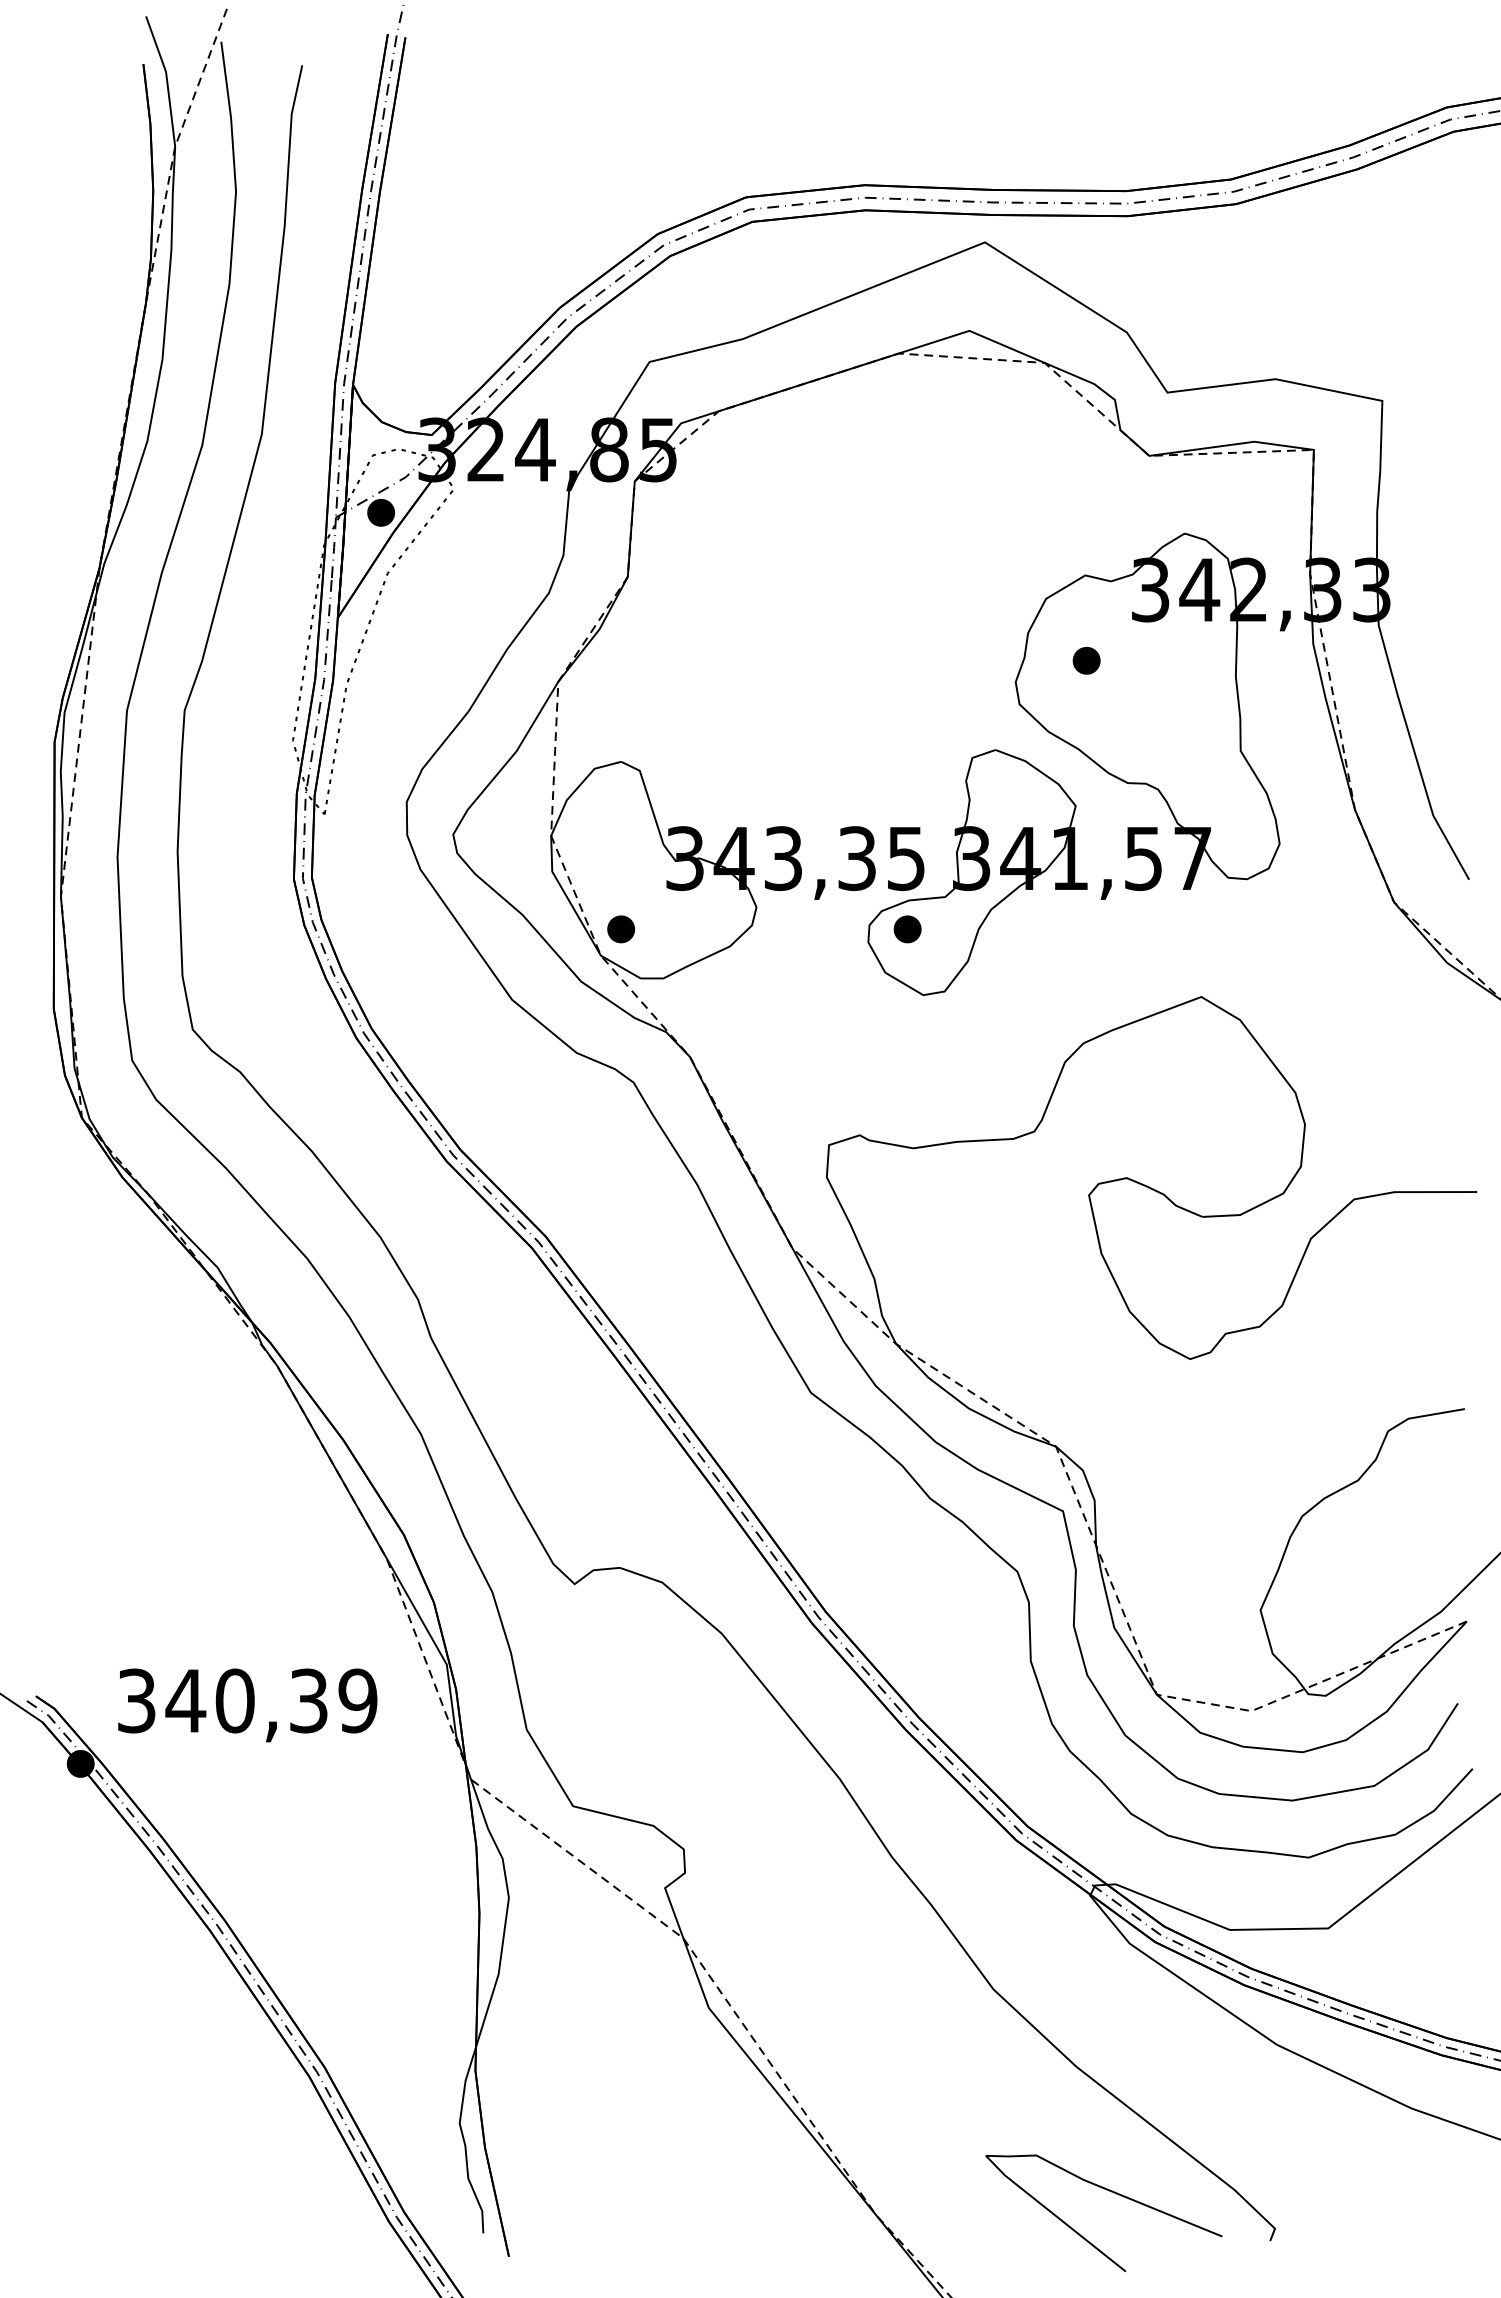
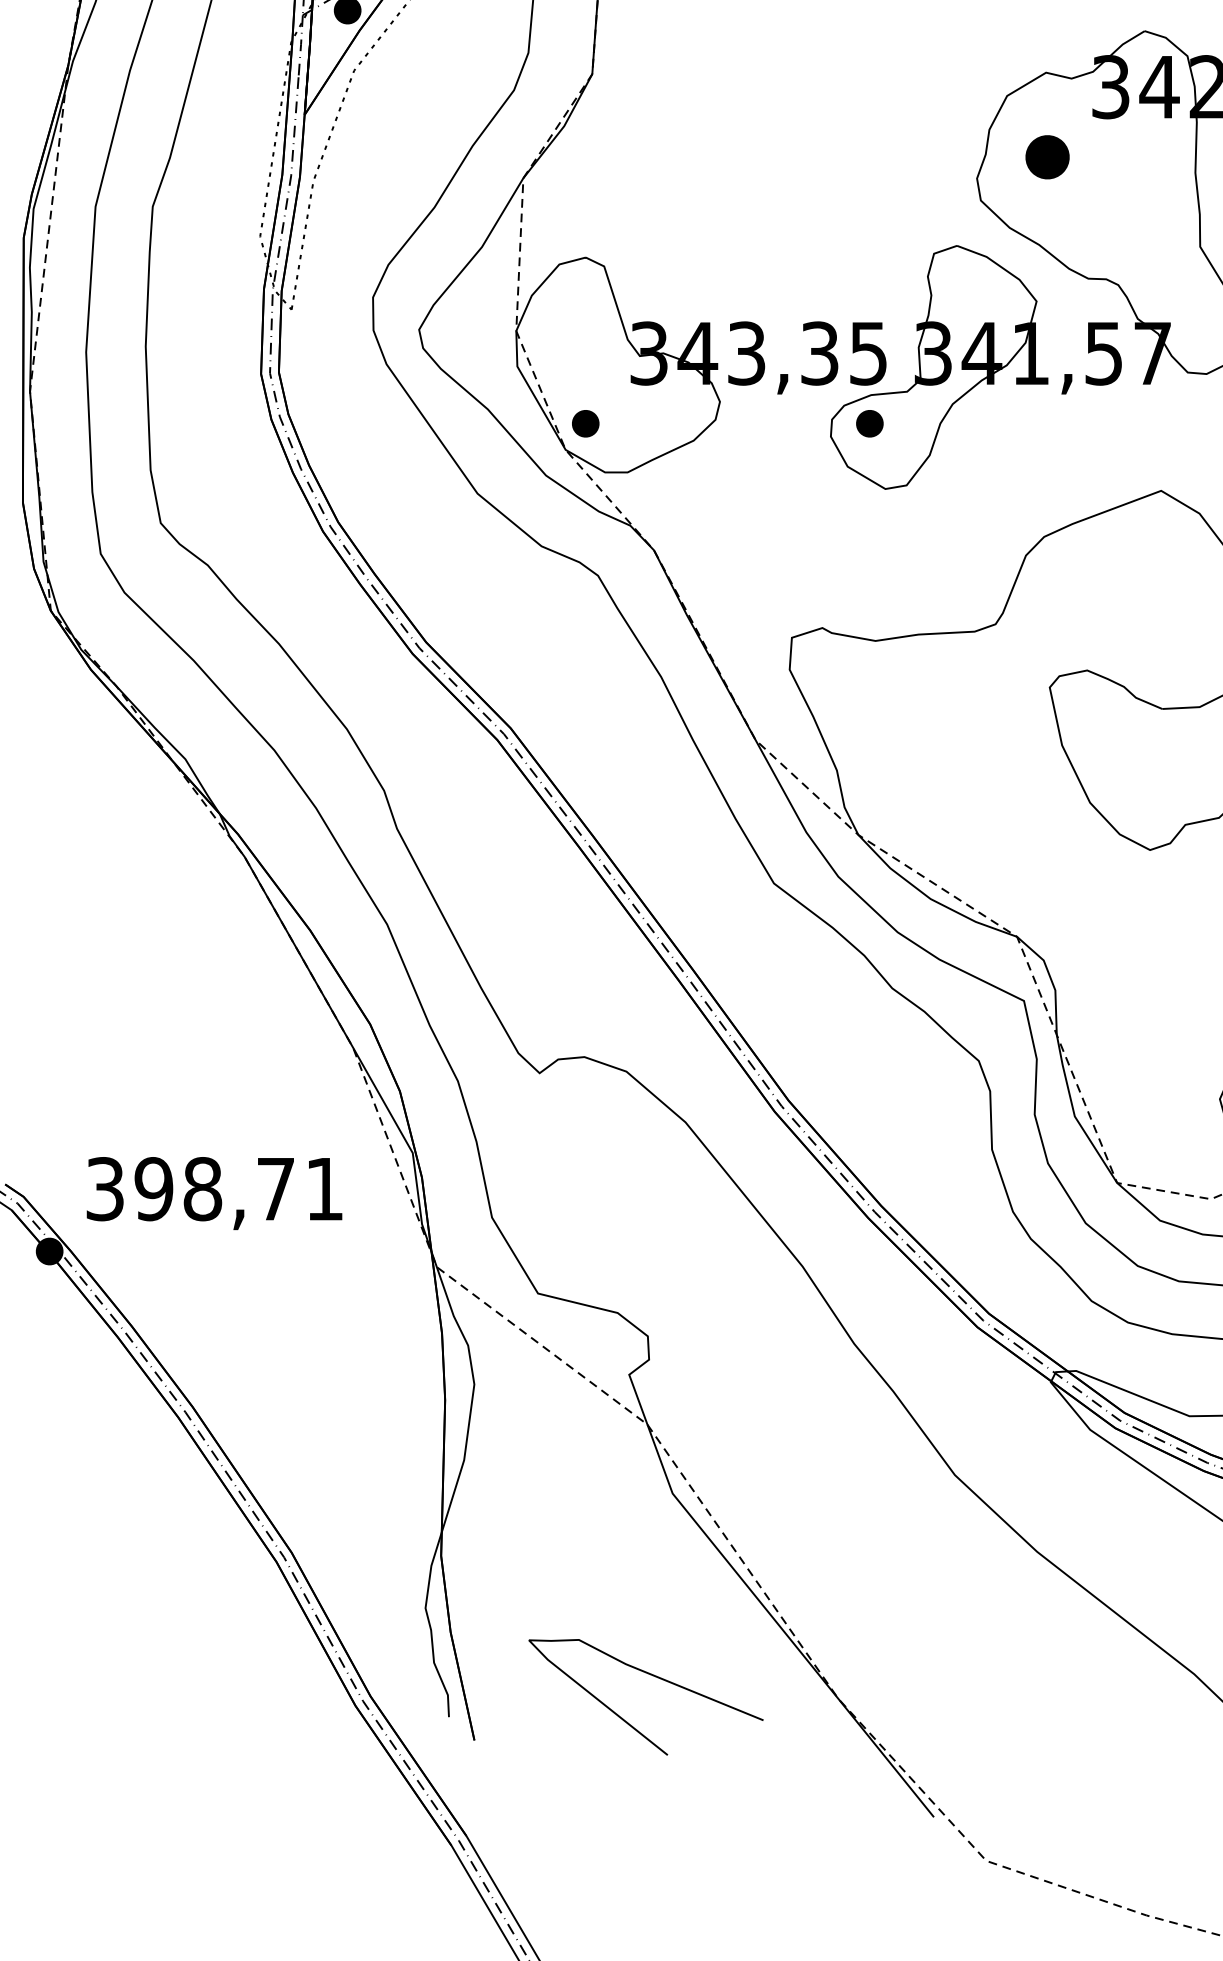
part: (1086, 660) -> (1047, 157), size x1.6
text: (271, 1700) -> (238, 1188), 340,39 -> 398,71
curve: (1113, 2193) -> (655, 1677), moved

